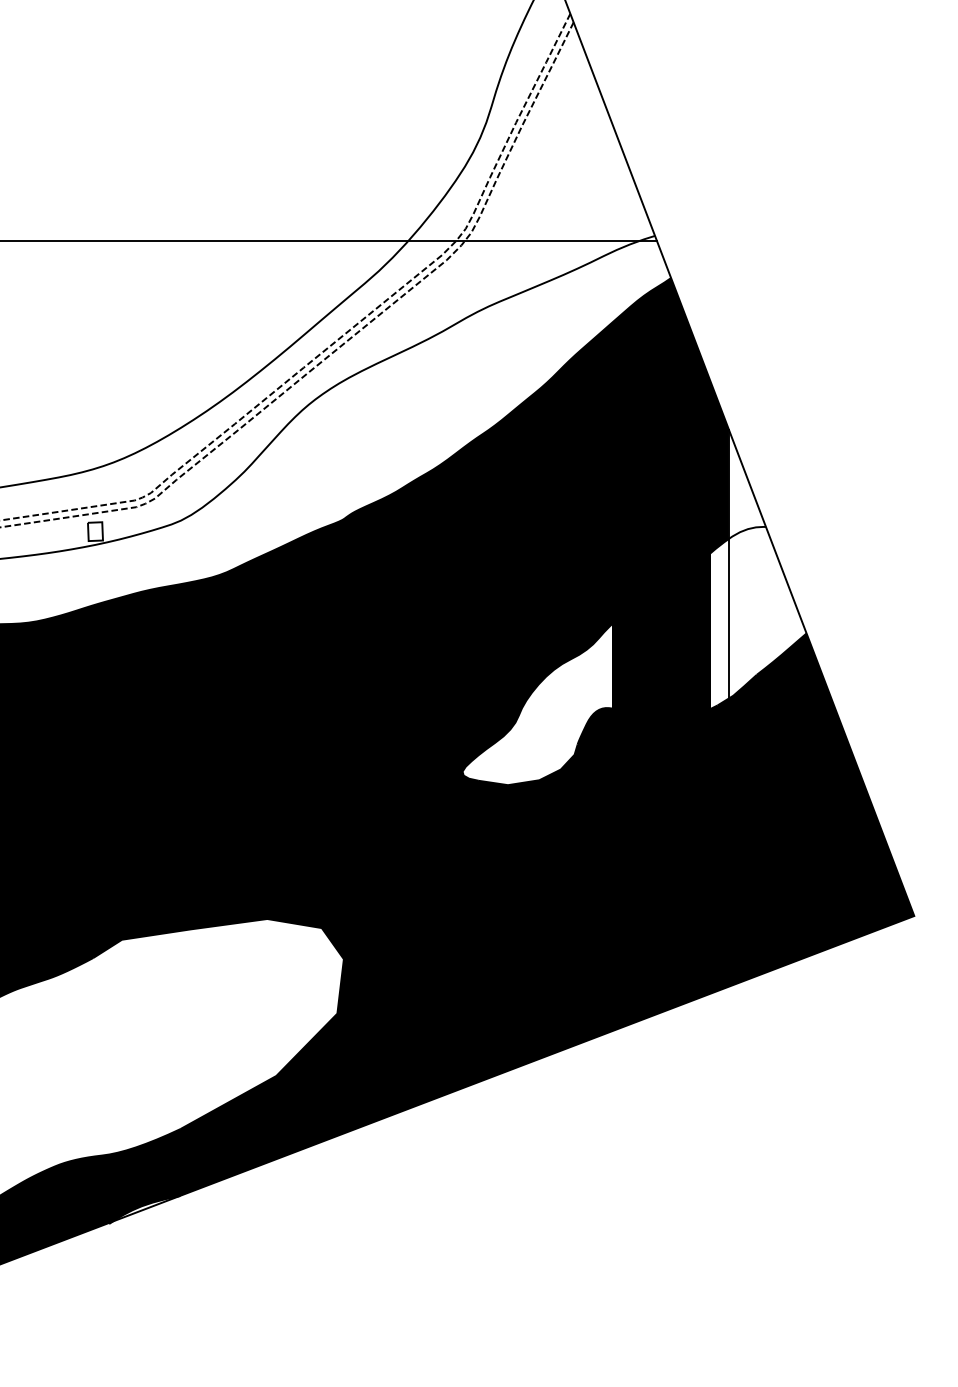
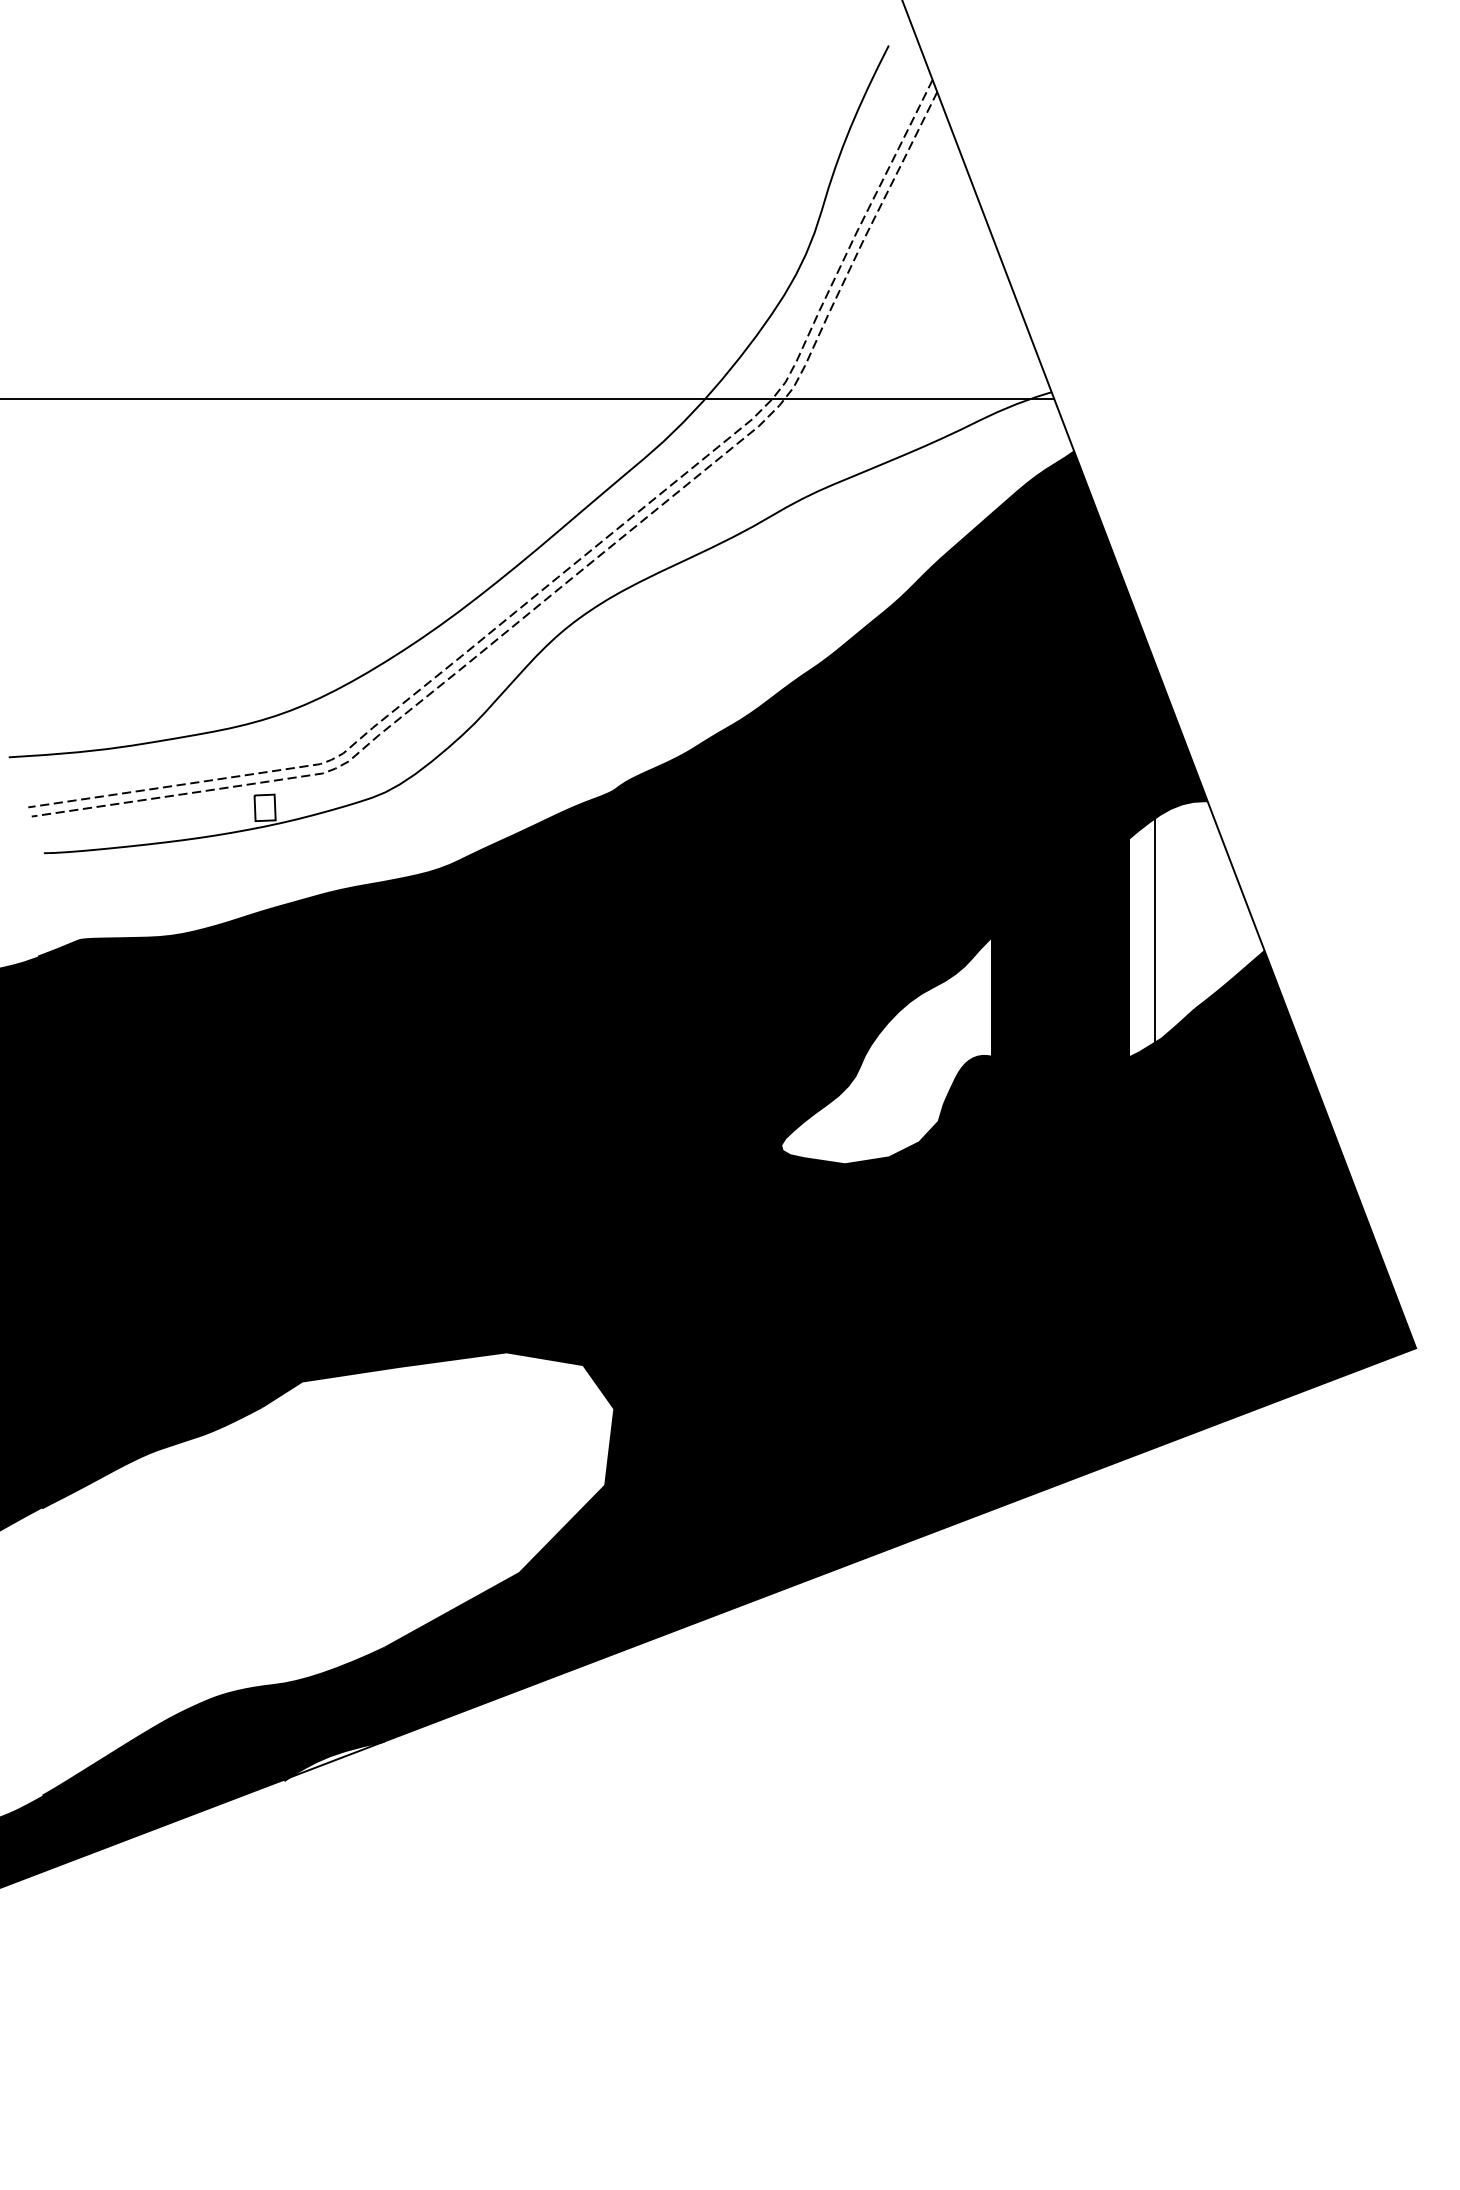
fill: (747, 483) -> (1181, 740), added

